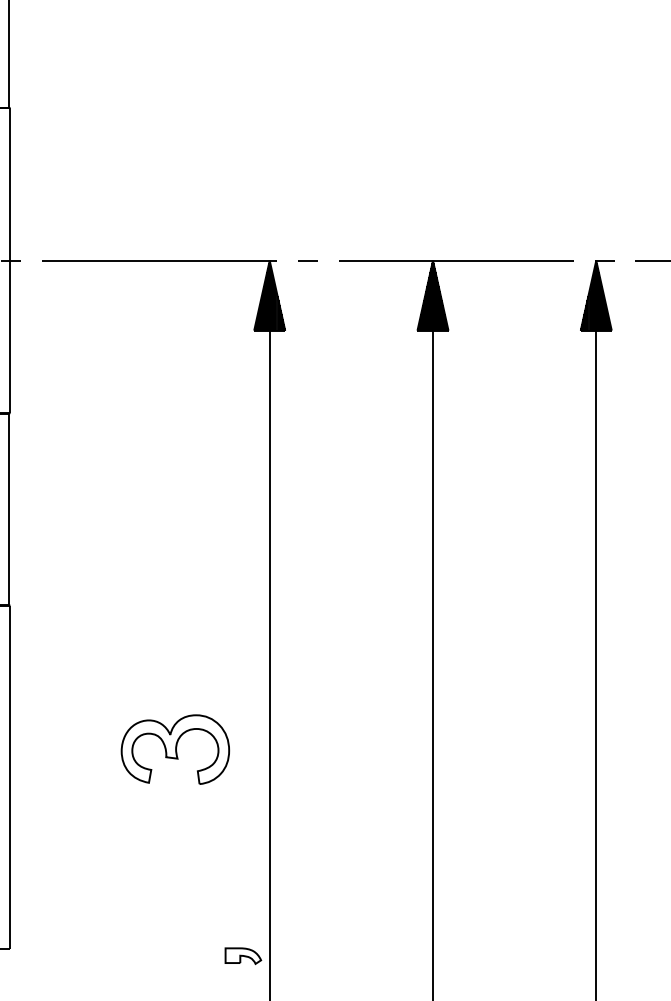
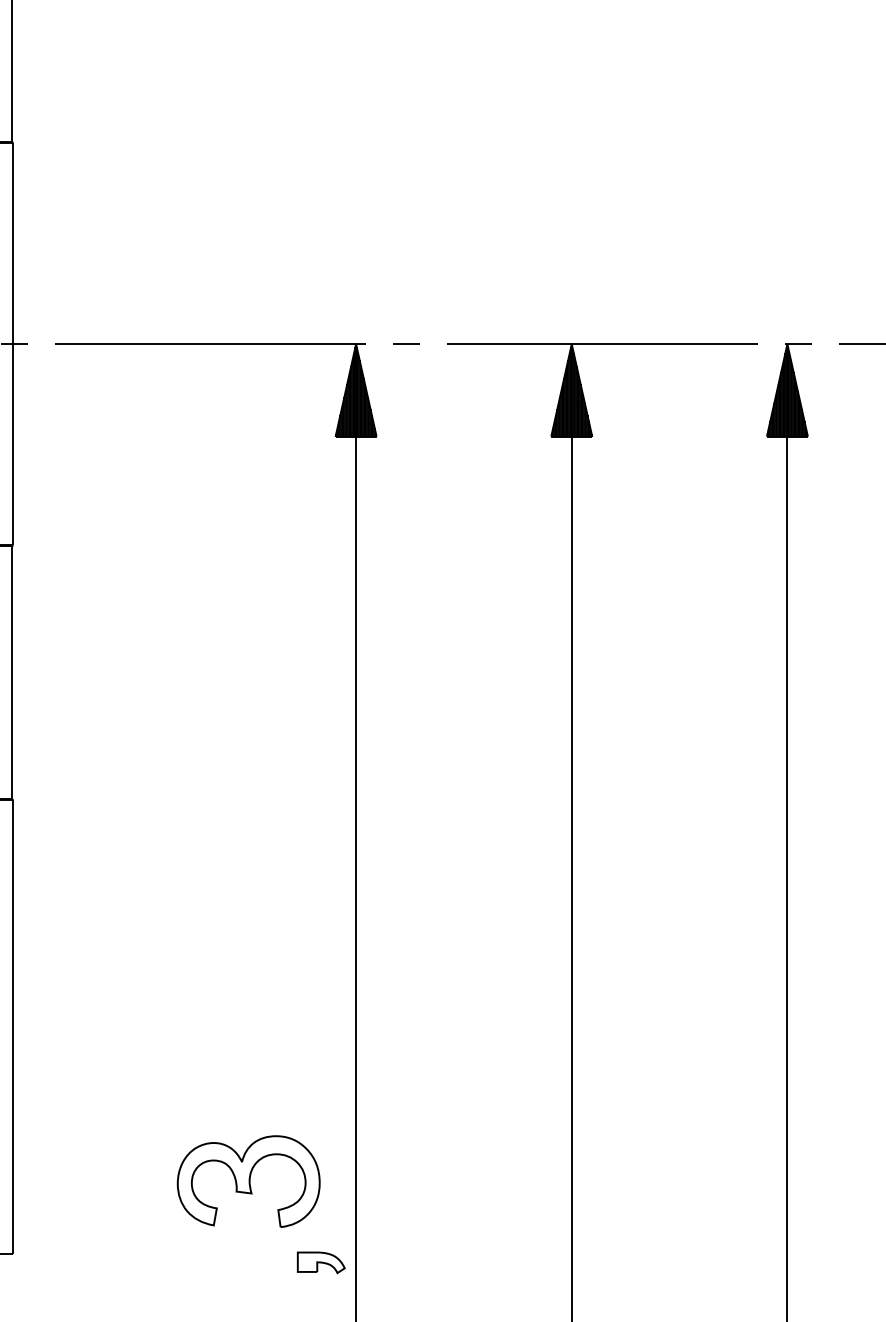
part: (175, 749) -> (248, 1181), moved

